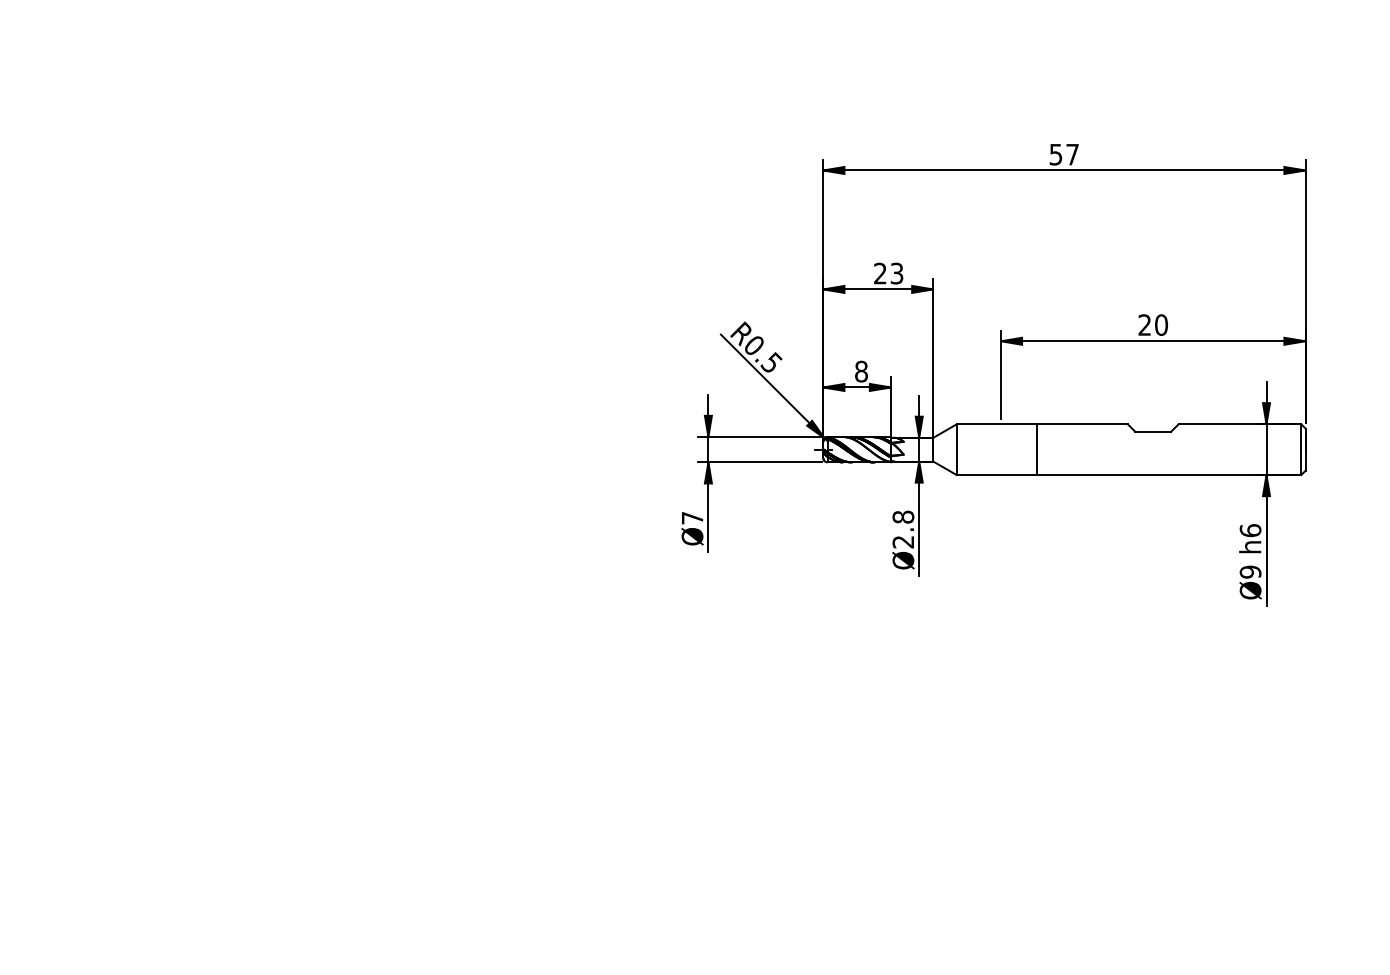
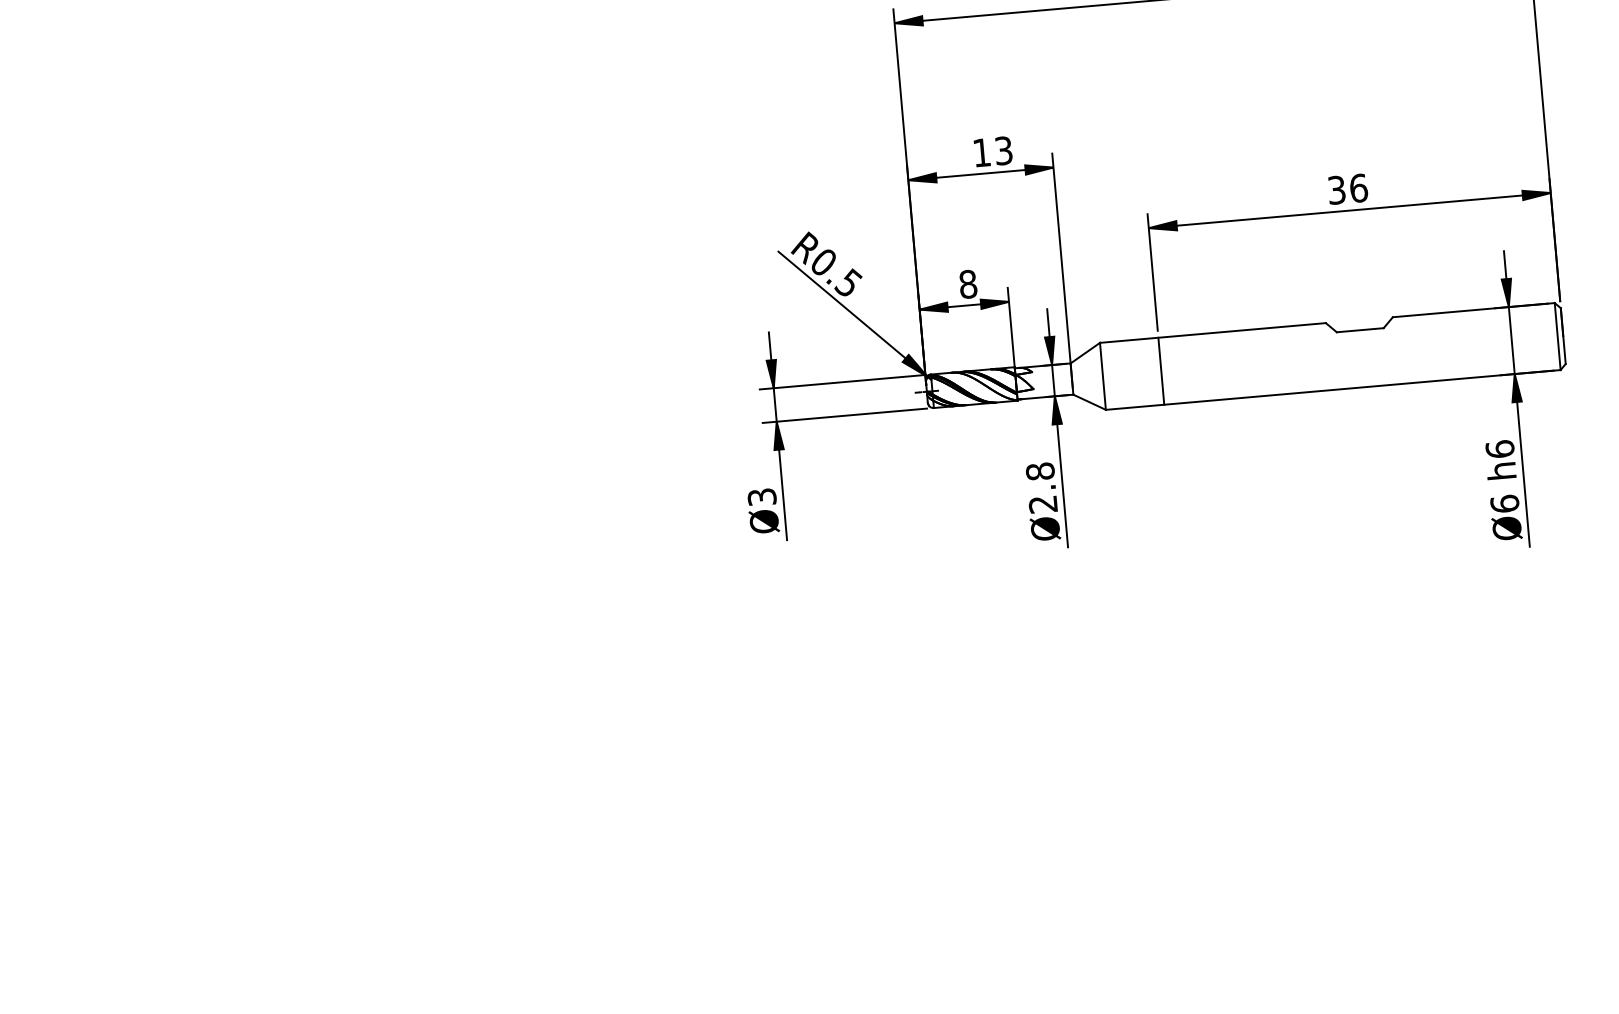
text: (880, 273) -> (981, 152), 23 -> 13
text: (1153, 325) -> (1348, 189), 20 -> 36
line: (1036, 449) -> (1160, 371), moved
text: (692, 518) -> (762, 497), Ø7 -> Ø3
text: (1250, 571) -> (1504, 503), Ø9 -> Ø6

